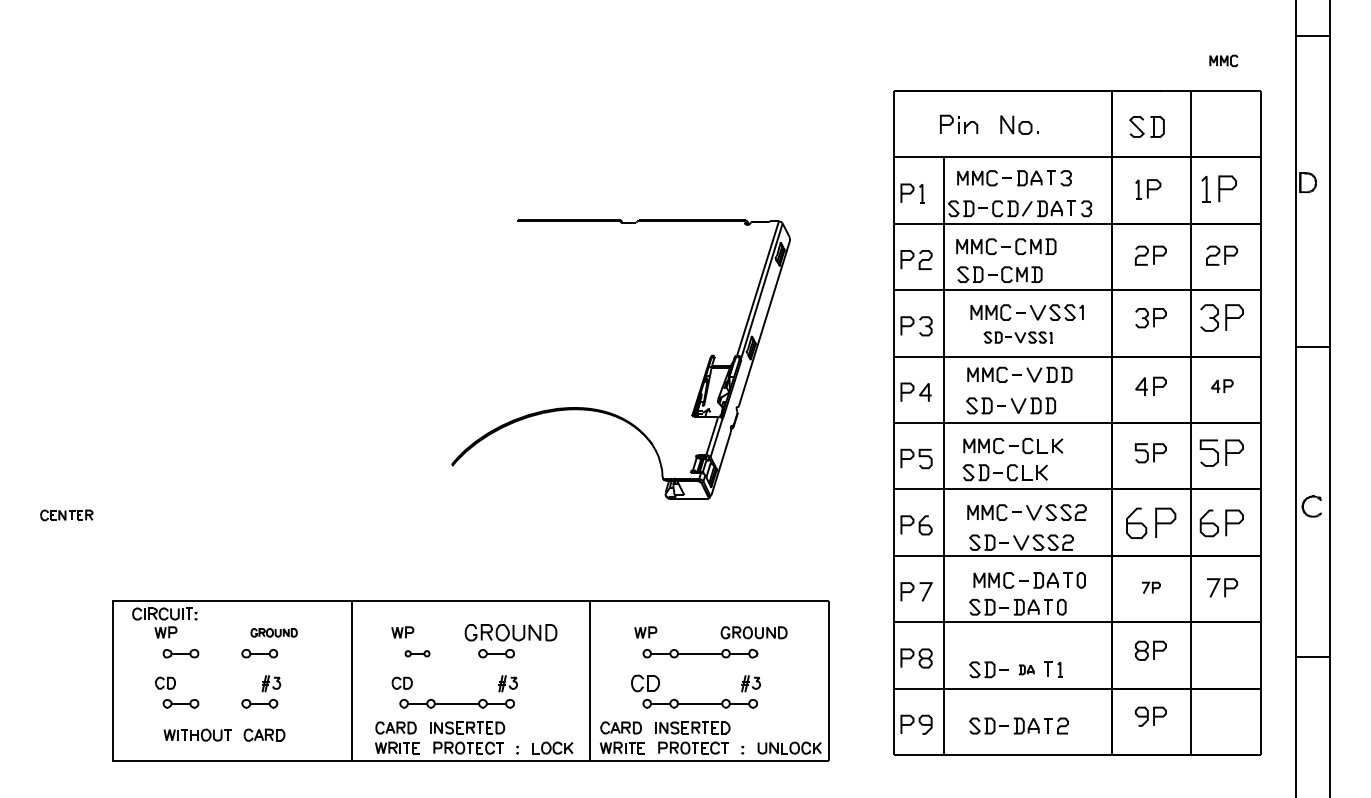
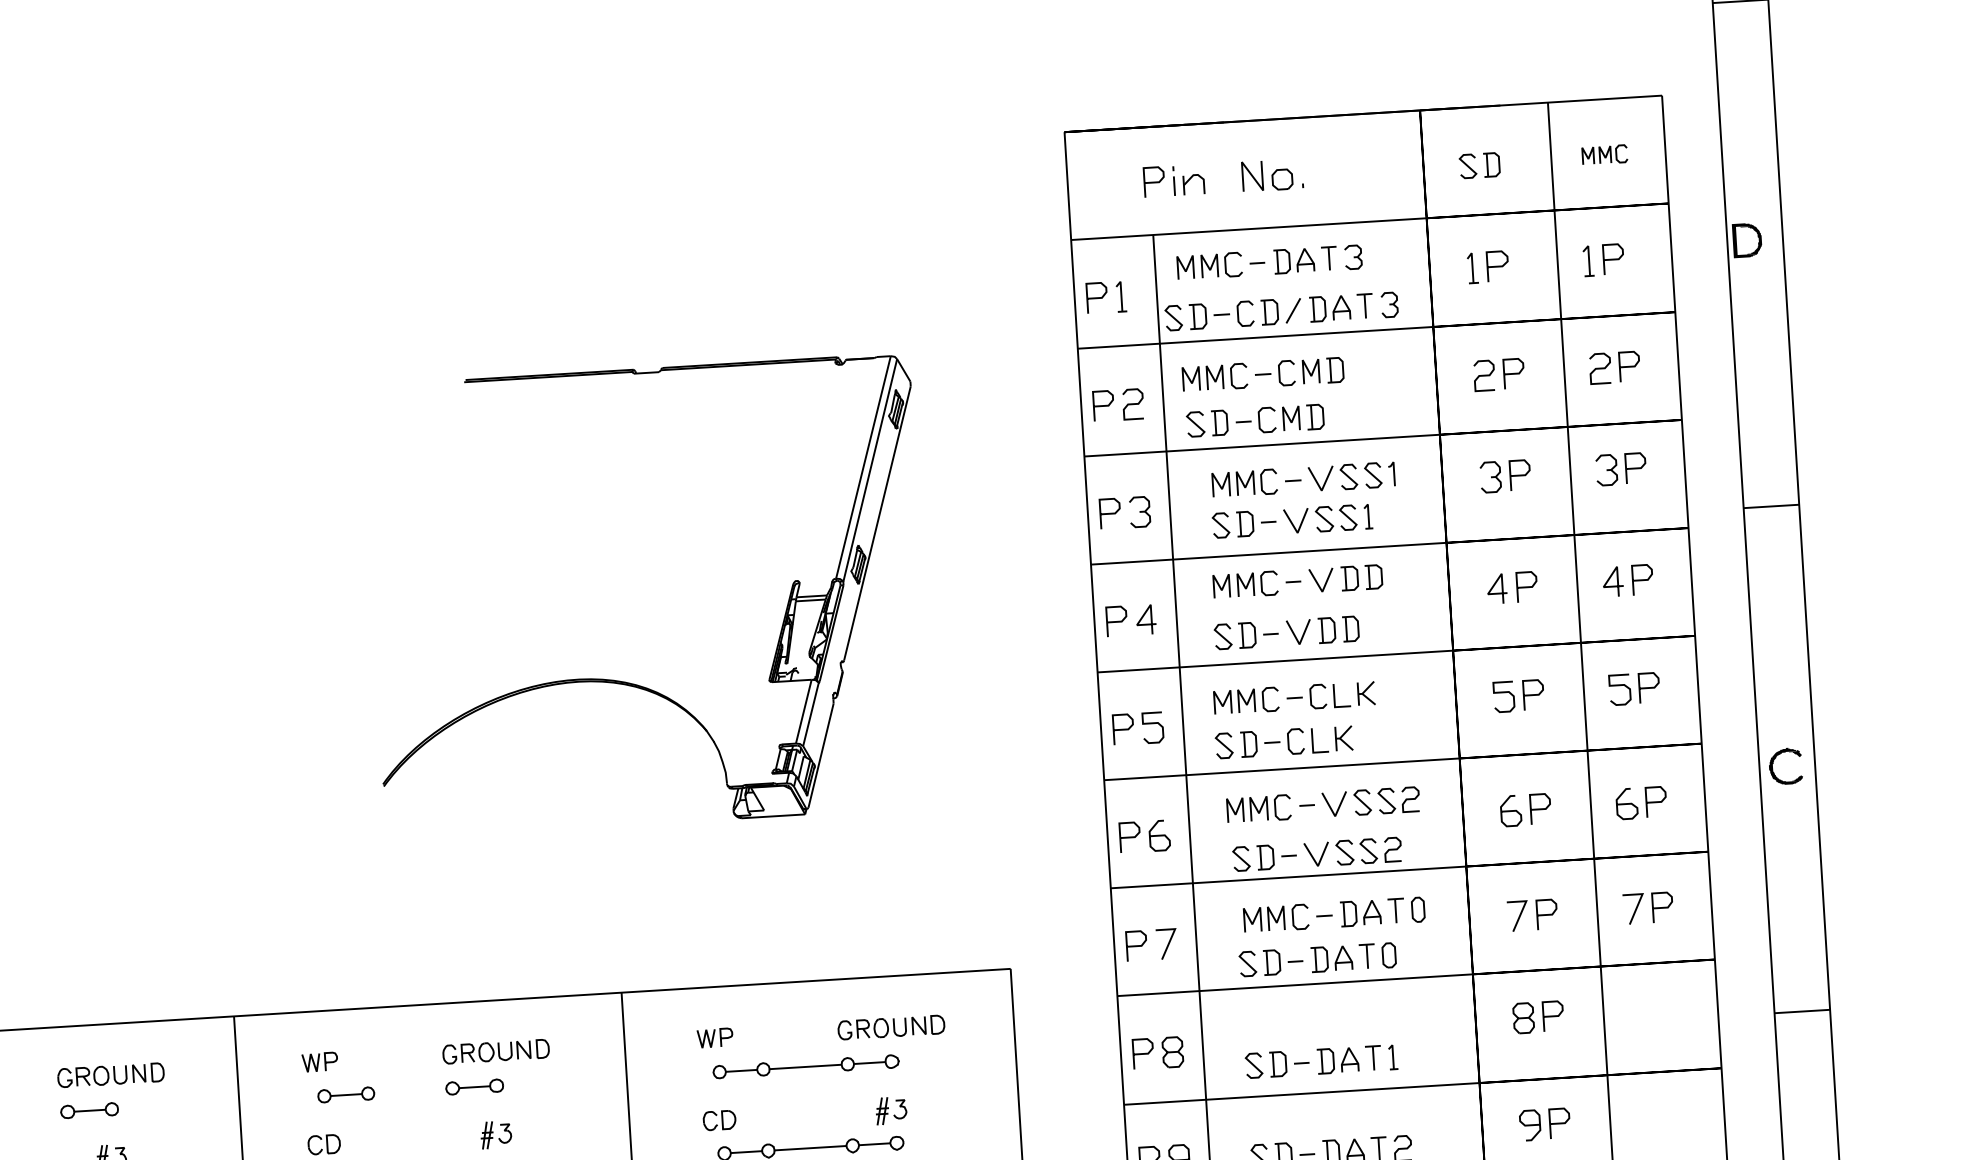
part: (1223, 60) -> (1604, 154), moved
part: (1146, 126) -> (1479, 165), size x0.71
part: (1219, 189) -> (1604, 260), size x0.71
part: (1222, 318) -> (1621, 469), size x0.71
part: (1018, 337) -> (1291, 521), size x1.43
part: (1222, 385) -> (1628, 578), size x1.43
part: (1222, 453) -> (1635, 689), size x0.71
part: (1150, 523) -> (1525, 810), size x0.62
part: (1222, 523) -> (1642, 803), size x0.71
part: (1150, 587) -> (1531, 914), size x1.67
part: (273, 632) -> (109, 1074), size x1.43
part: (510, 632) -> (495, 1051), size x0.71
part: (417, 653) -> (346, 1094), size x1.43
part: (1026, 669) -> (1337, 1060), size x1.67
part: (644, 682) -> (718, 1119), size x0.71

